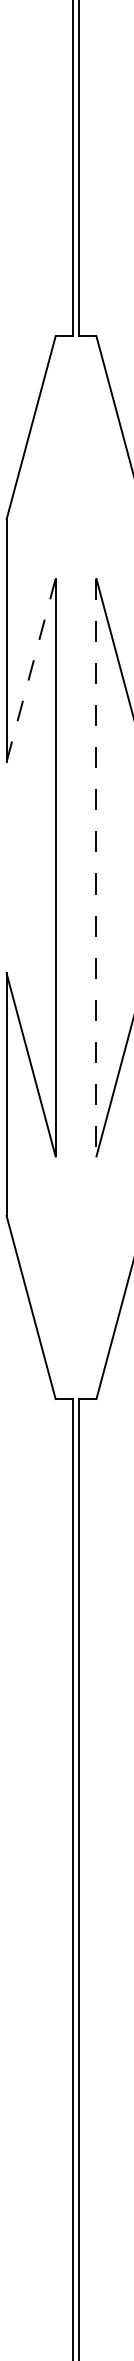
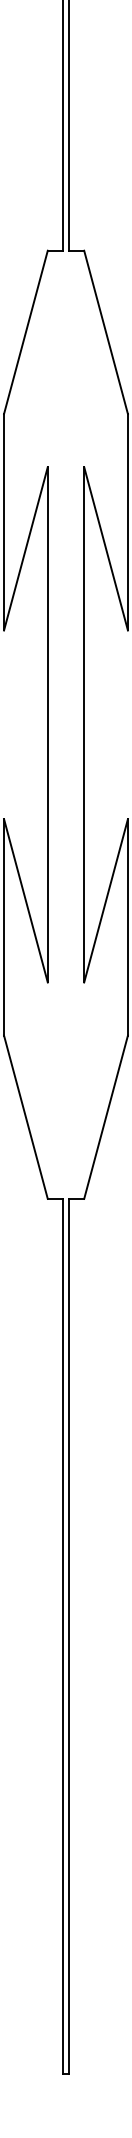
line: (30, 670) -> (25, 548), dashed -> solid
line: (96, 867) -> (84, 724), dashed -> solid

